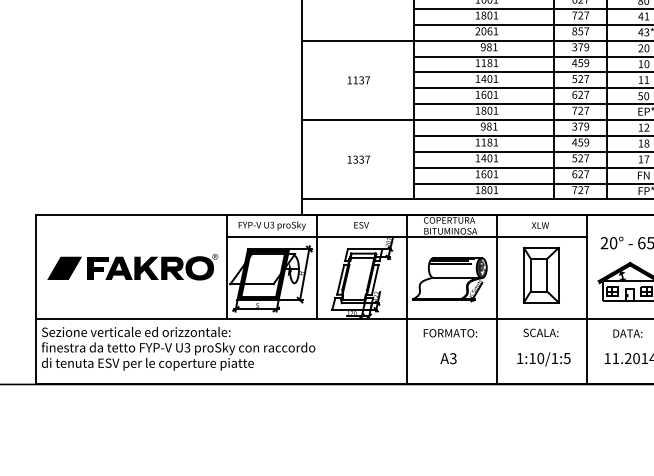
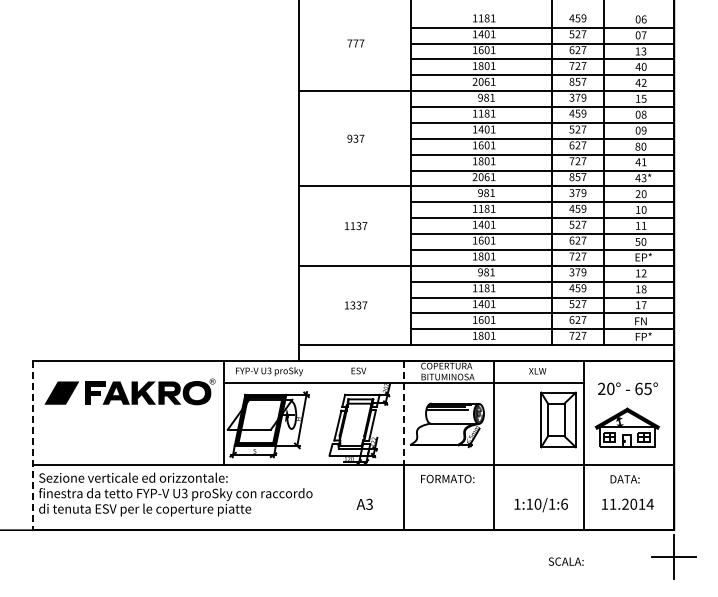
part: (132, 266) -> (129, 391), moved
line: (317, 266) -> (314, 412), removed
line: (407, 266) -> (404, 412), solid -> dashed
part: (541, 274) -> (558, 419), moved
line: (36, 299) -> (33, 445), solid -> dashed
text: (540, 332) -> (565, 561), moved
text: (448, 357) -> (364, 503), moved
text: (567, 357) -> (564, 503), 1:10/1:5 -> 1:10/1:6

